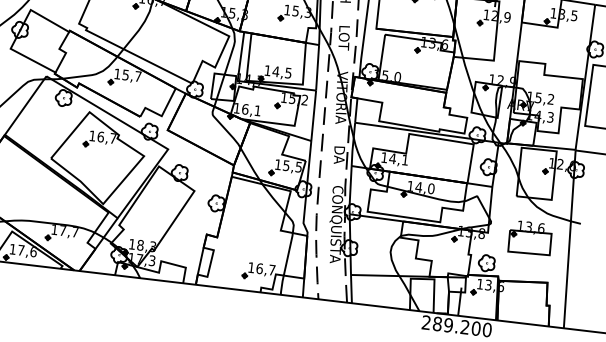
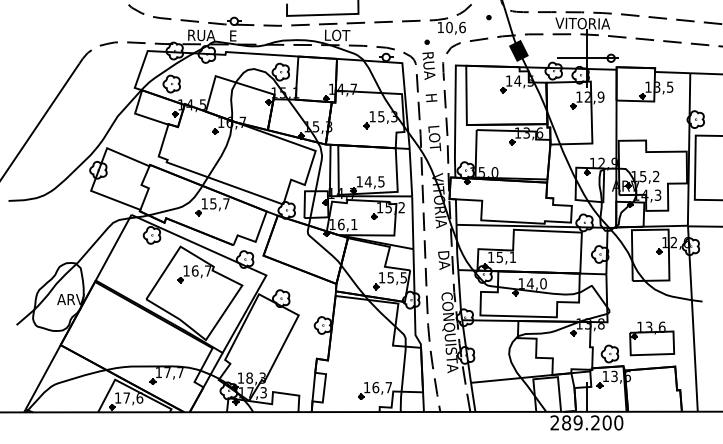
text: (392, 158) -> (499, 257), 14,1 -> 15,1
part: (530, 238) -> (652, 338), moved

